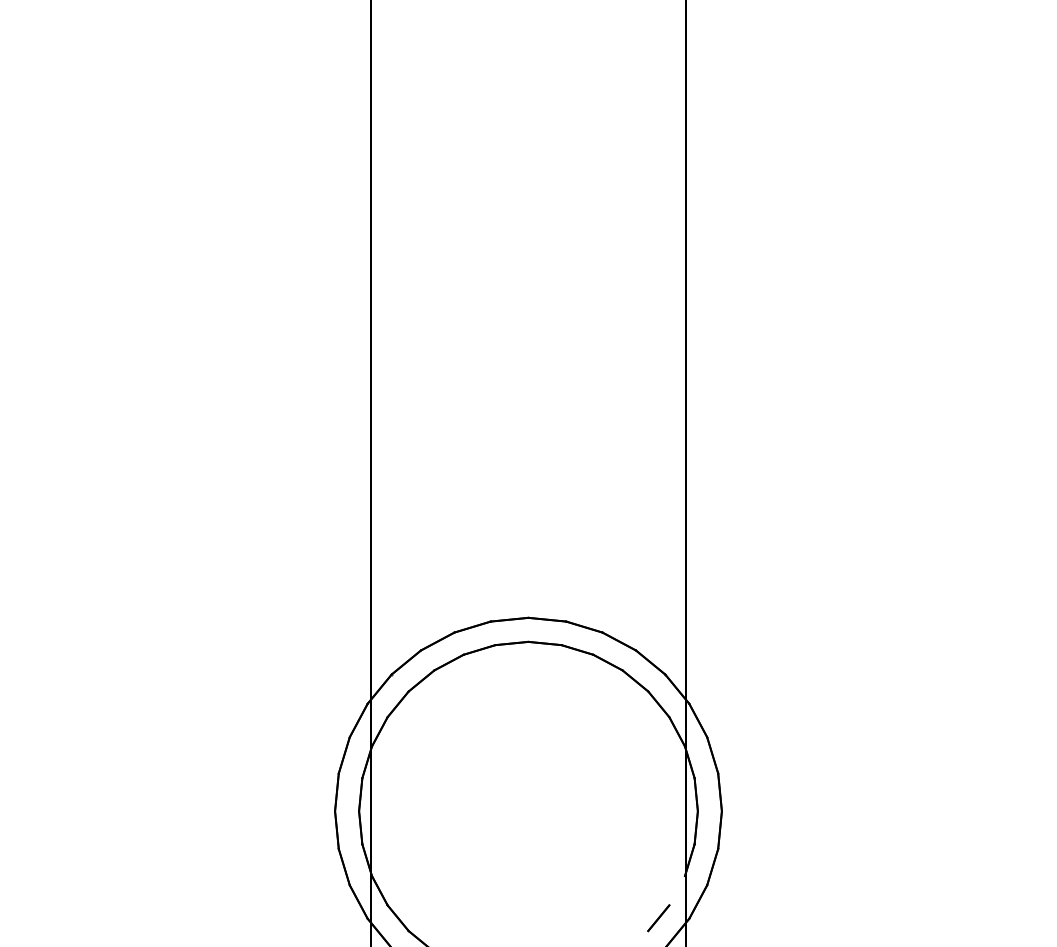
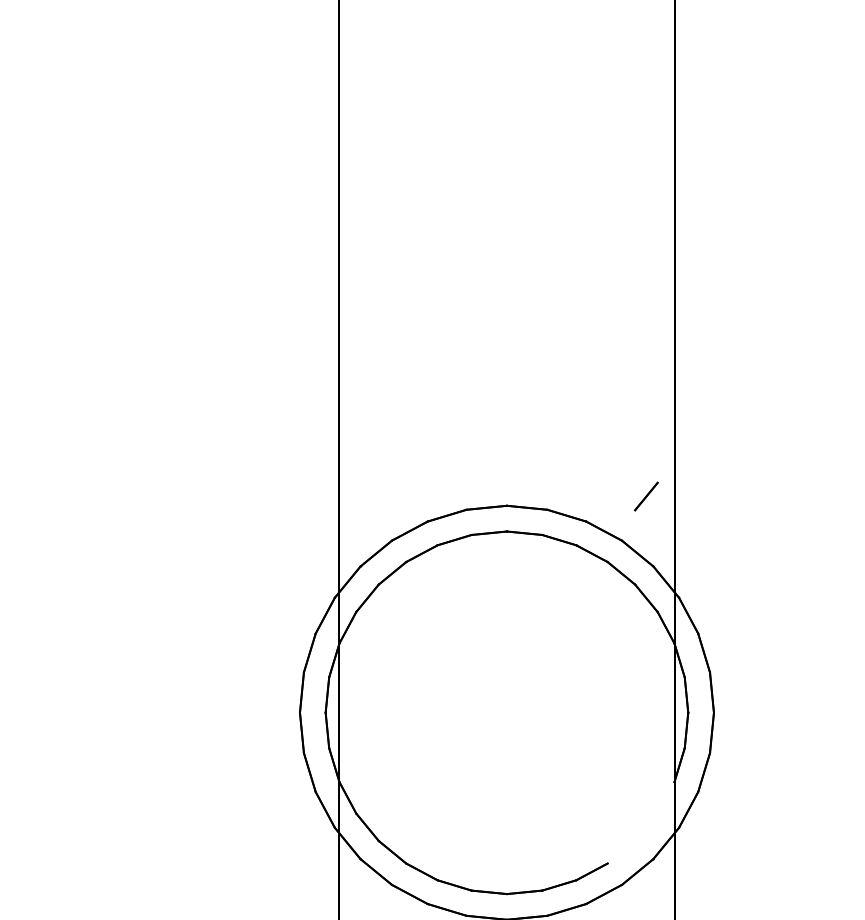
line: (658, 918) -> (646, 496), moved

